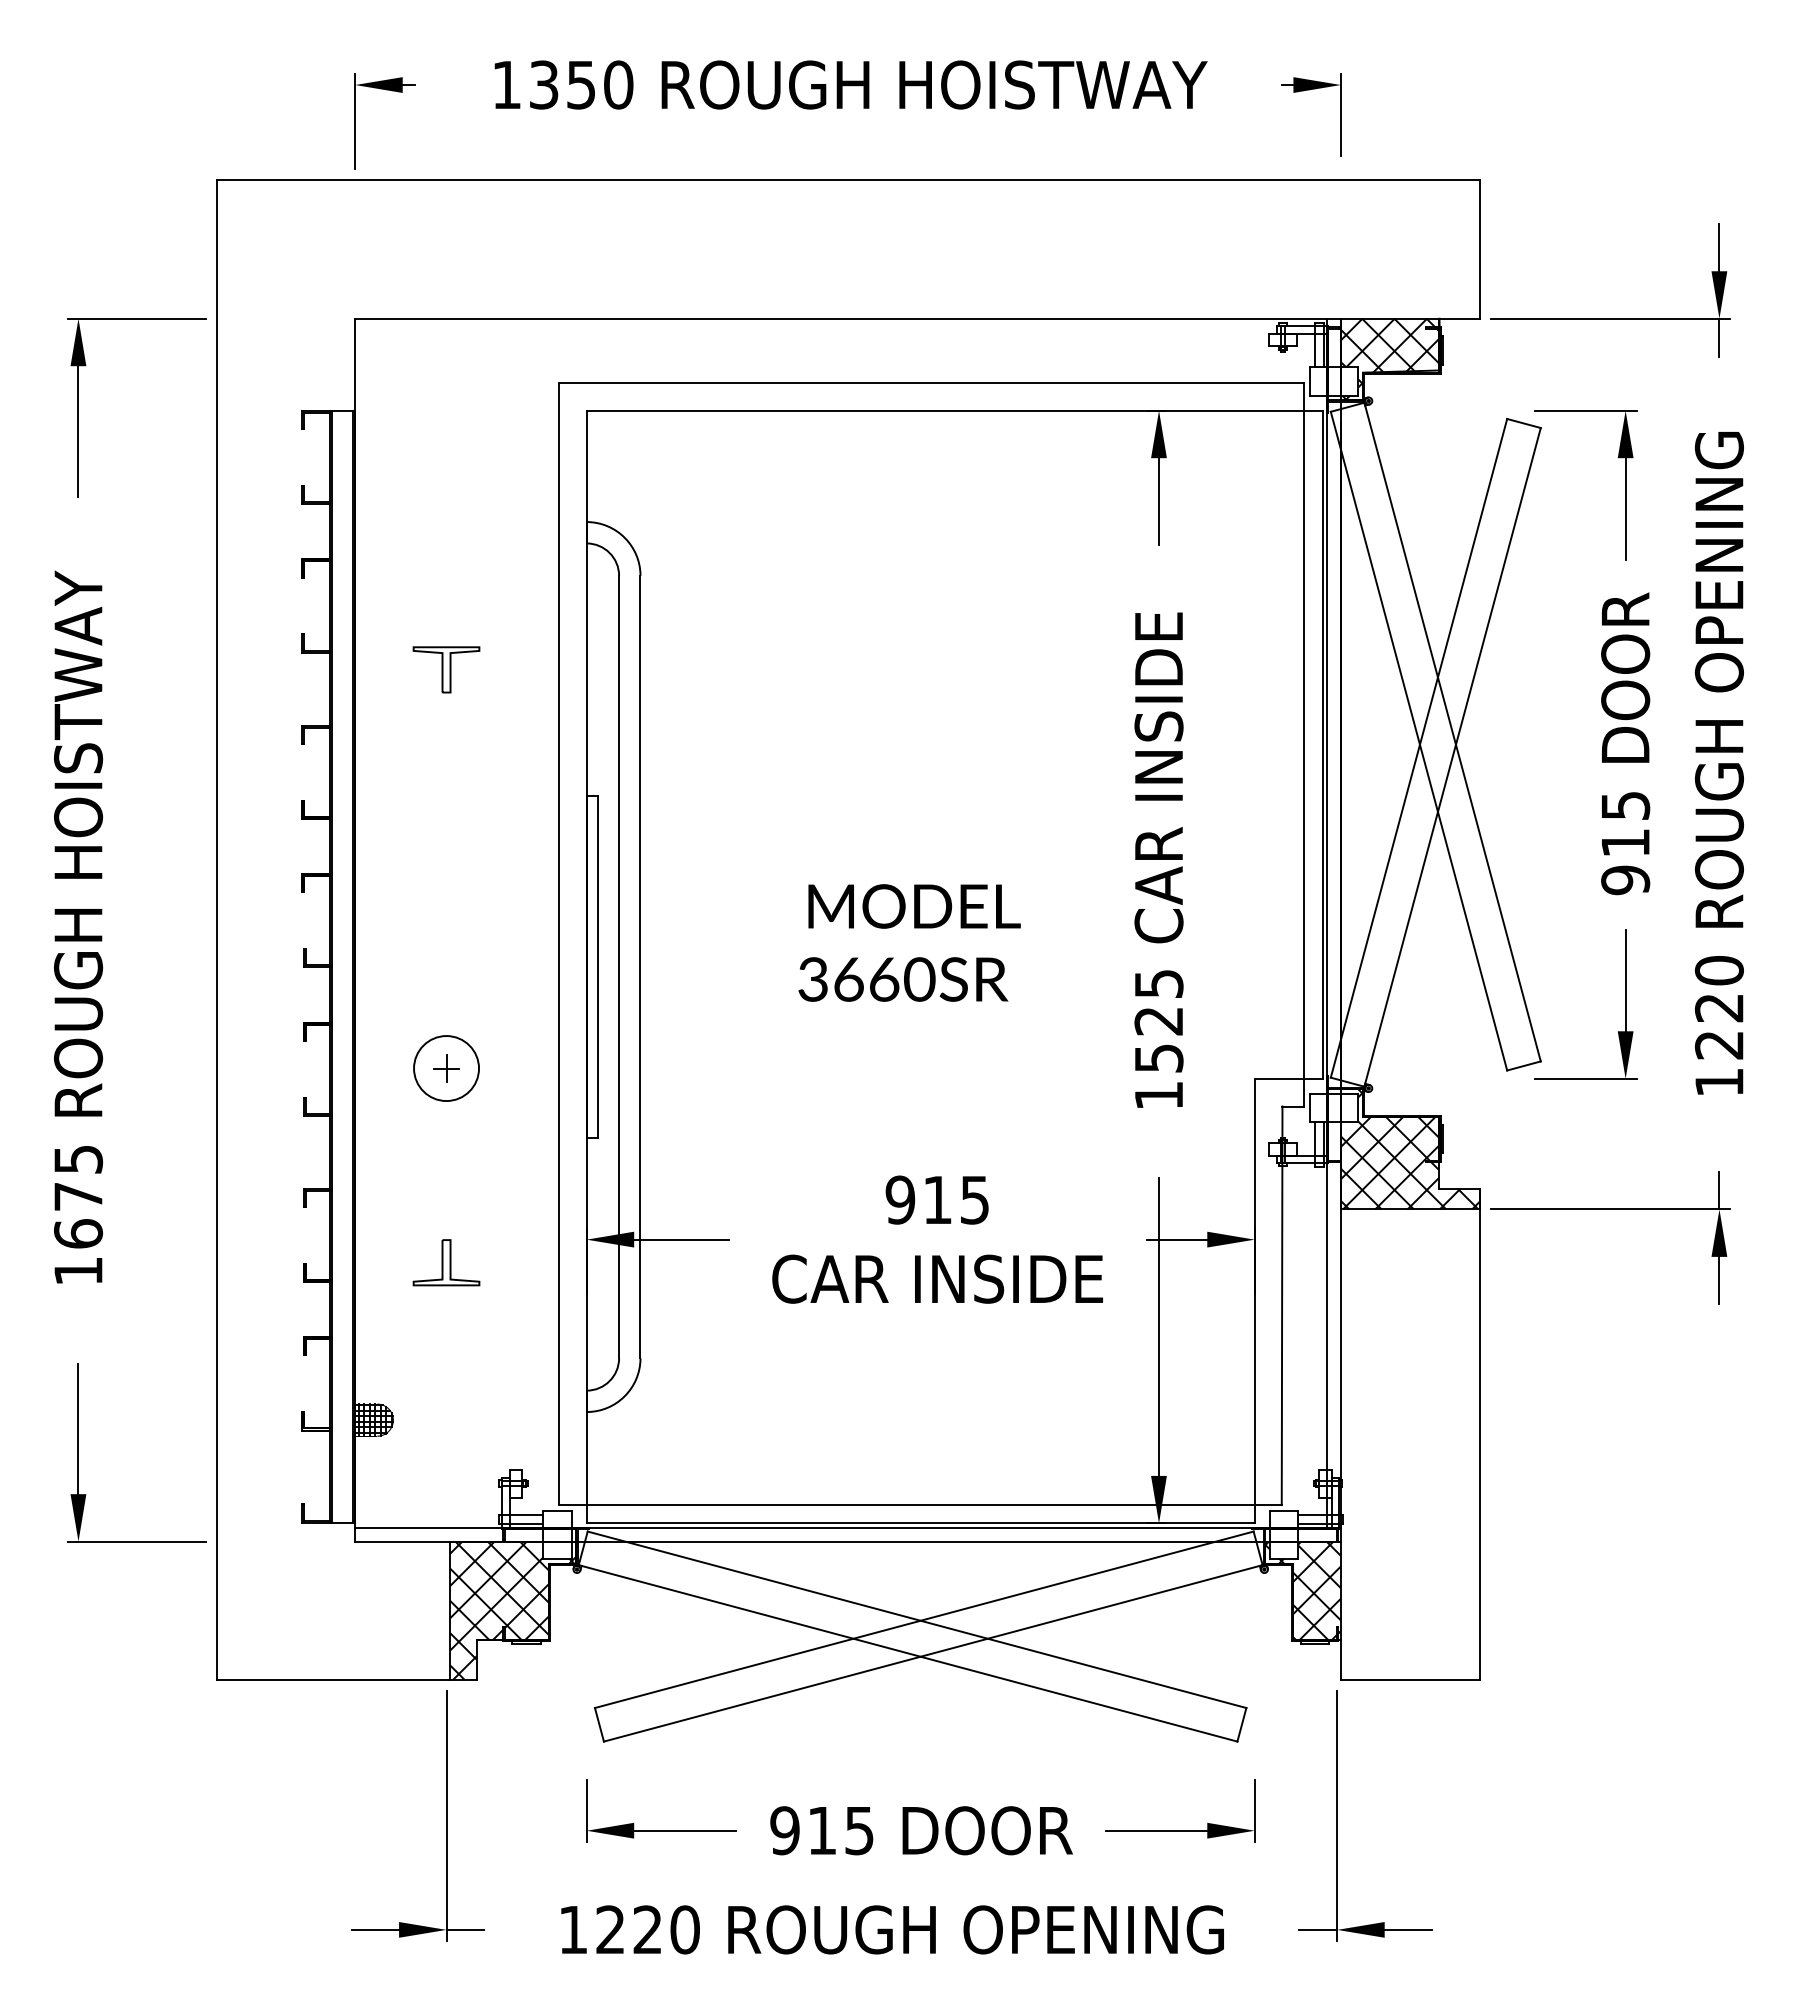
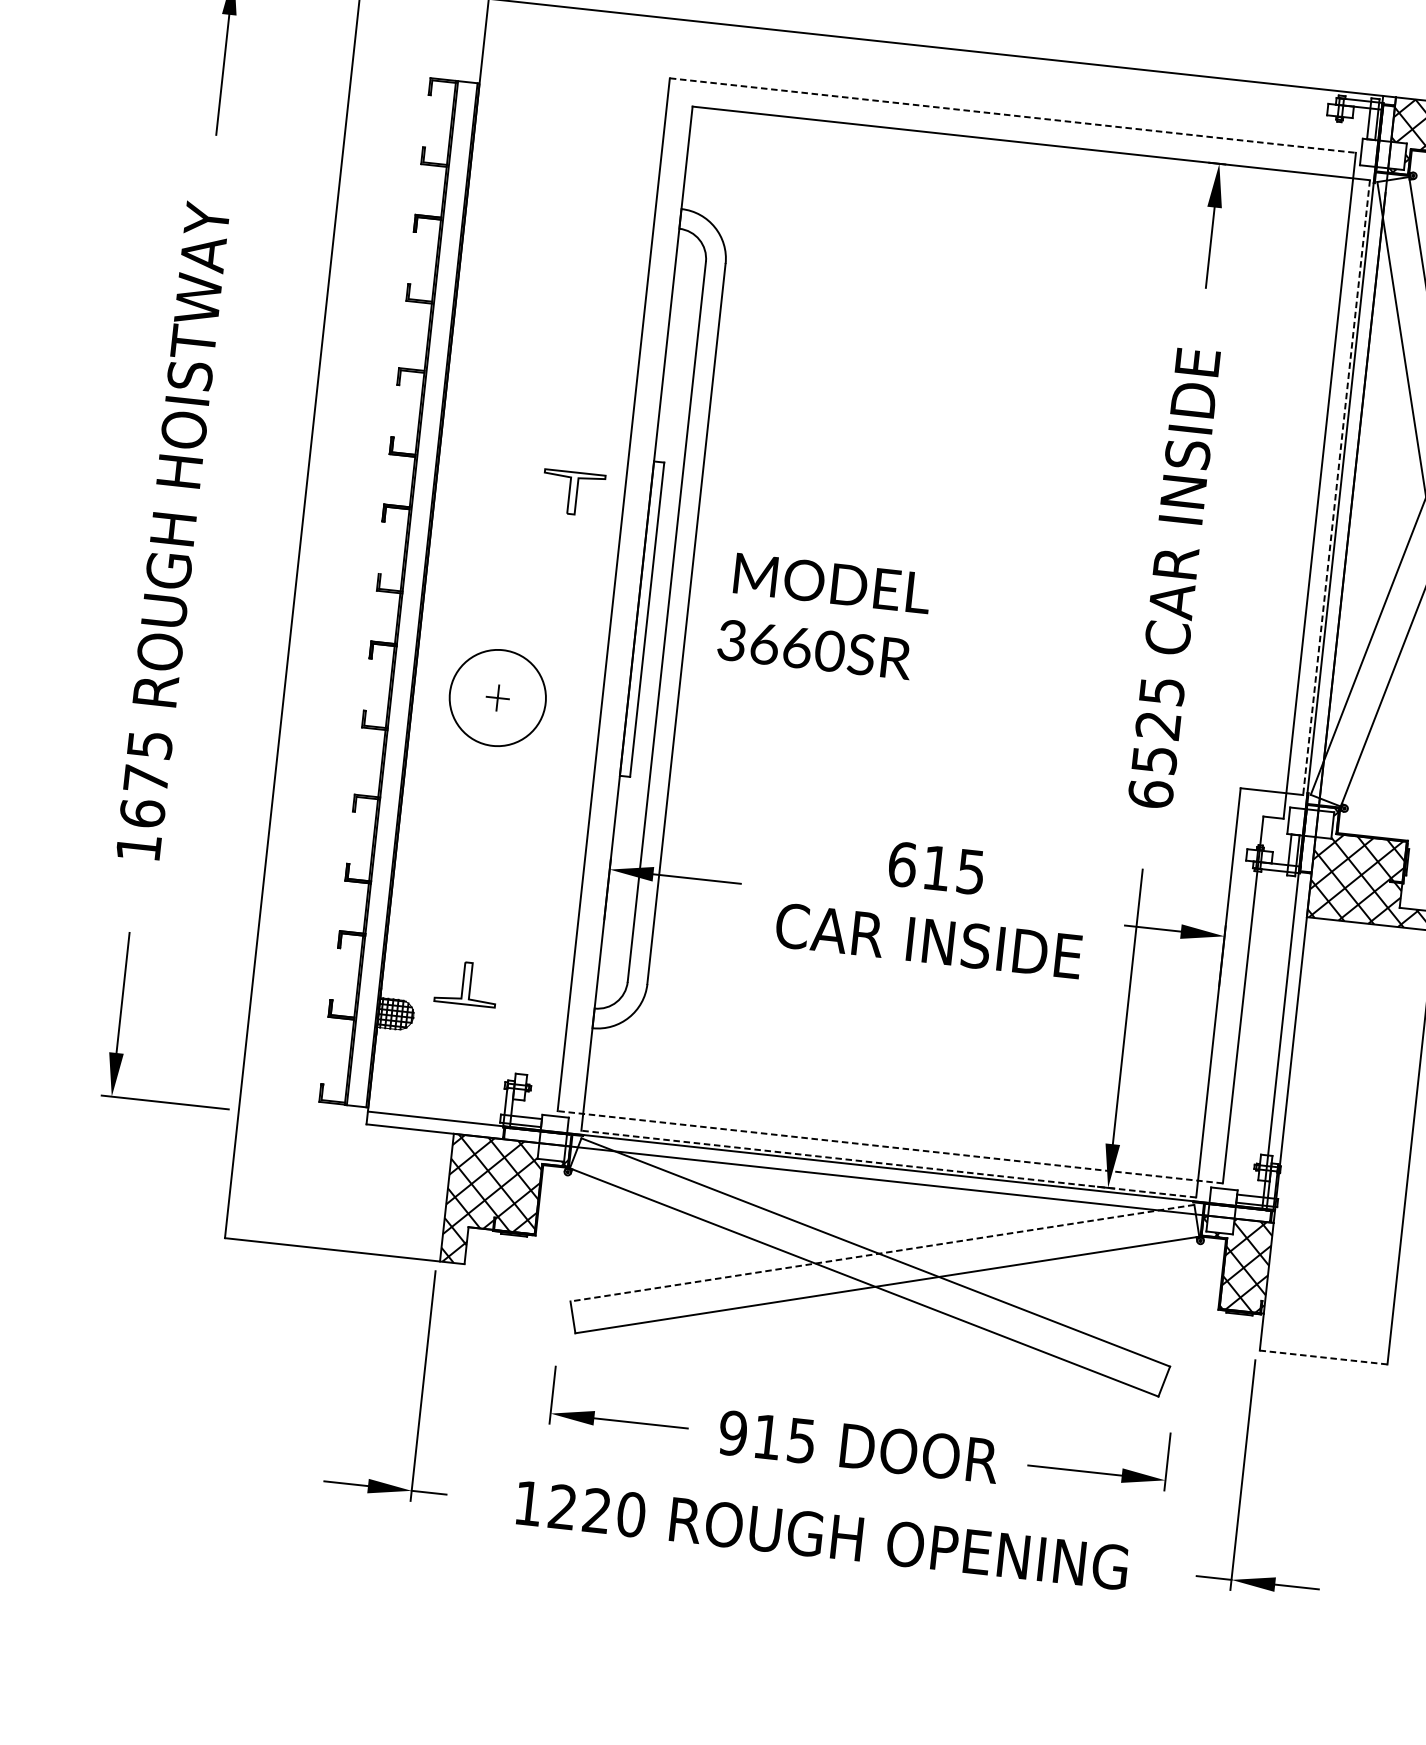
line: (931, 382) -> (1012, 115), solid -> dashed
part: (446, 669) -> (573, 492), moved
line: (1322, 745) -> (1336, 488), solid -> dashed
text: (909, 942) -> (824, 616), moved
circle: (446, 1068) -> (497, 698), size x1.6
text: (1158, 1095) -> (1150, 794), 1525 -> 6525
text: (900, 1199) -> (902, 863), 915 -> 615
part: (446, 1262) -> (466, 983), moved
line: (919, 1505) -> (889, 1147), solid -> dashed
line: (920, 1523) -> (888, 1164), solid -> dashed
line: (924, 1619) -> (882, 1252), solid -> dashed
line: (1409, 1680) -> (1322, 1357), solid -> dashed

